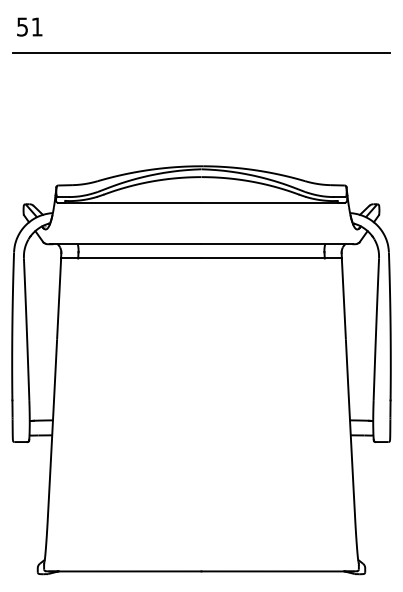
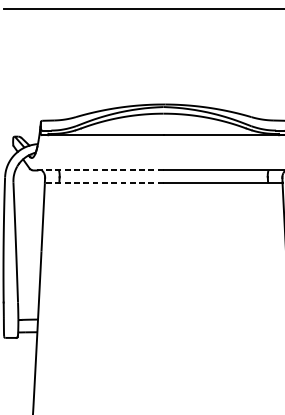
line: (125, 244) -> (99, 170), solid -> dashed
line: (130, 258) -> (103, 182), solid -> dashed

